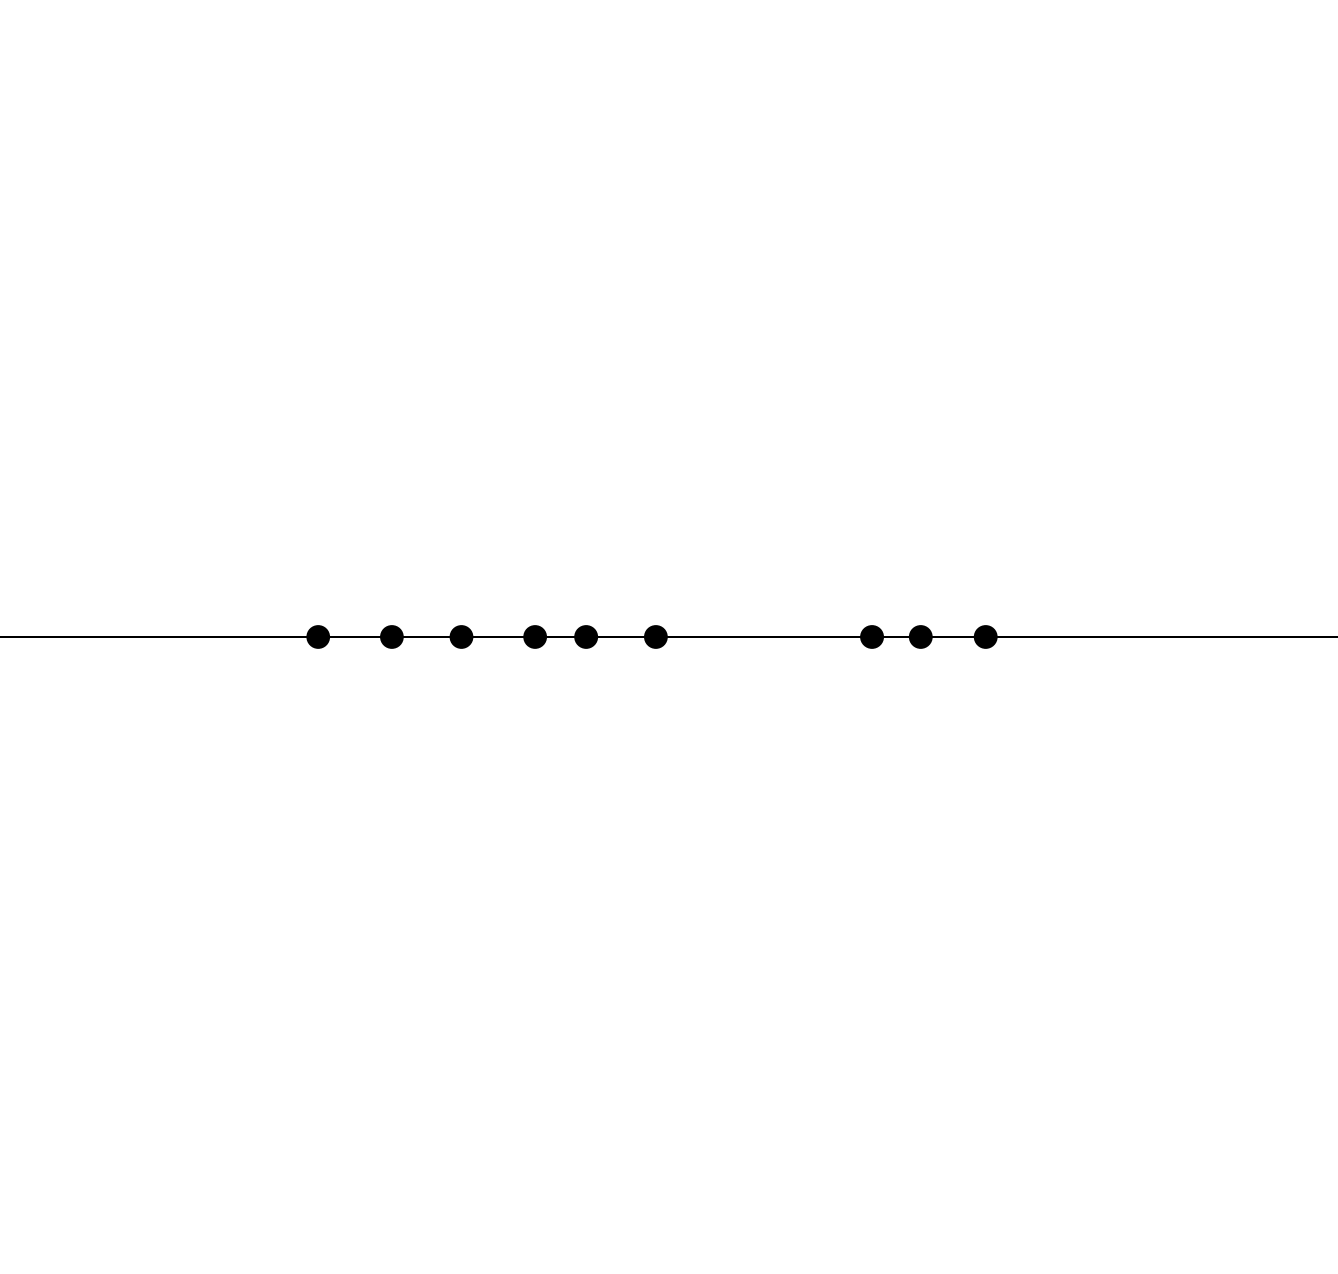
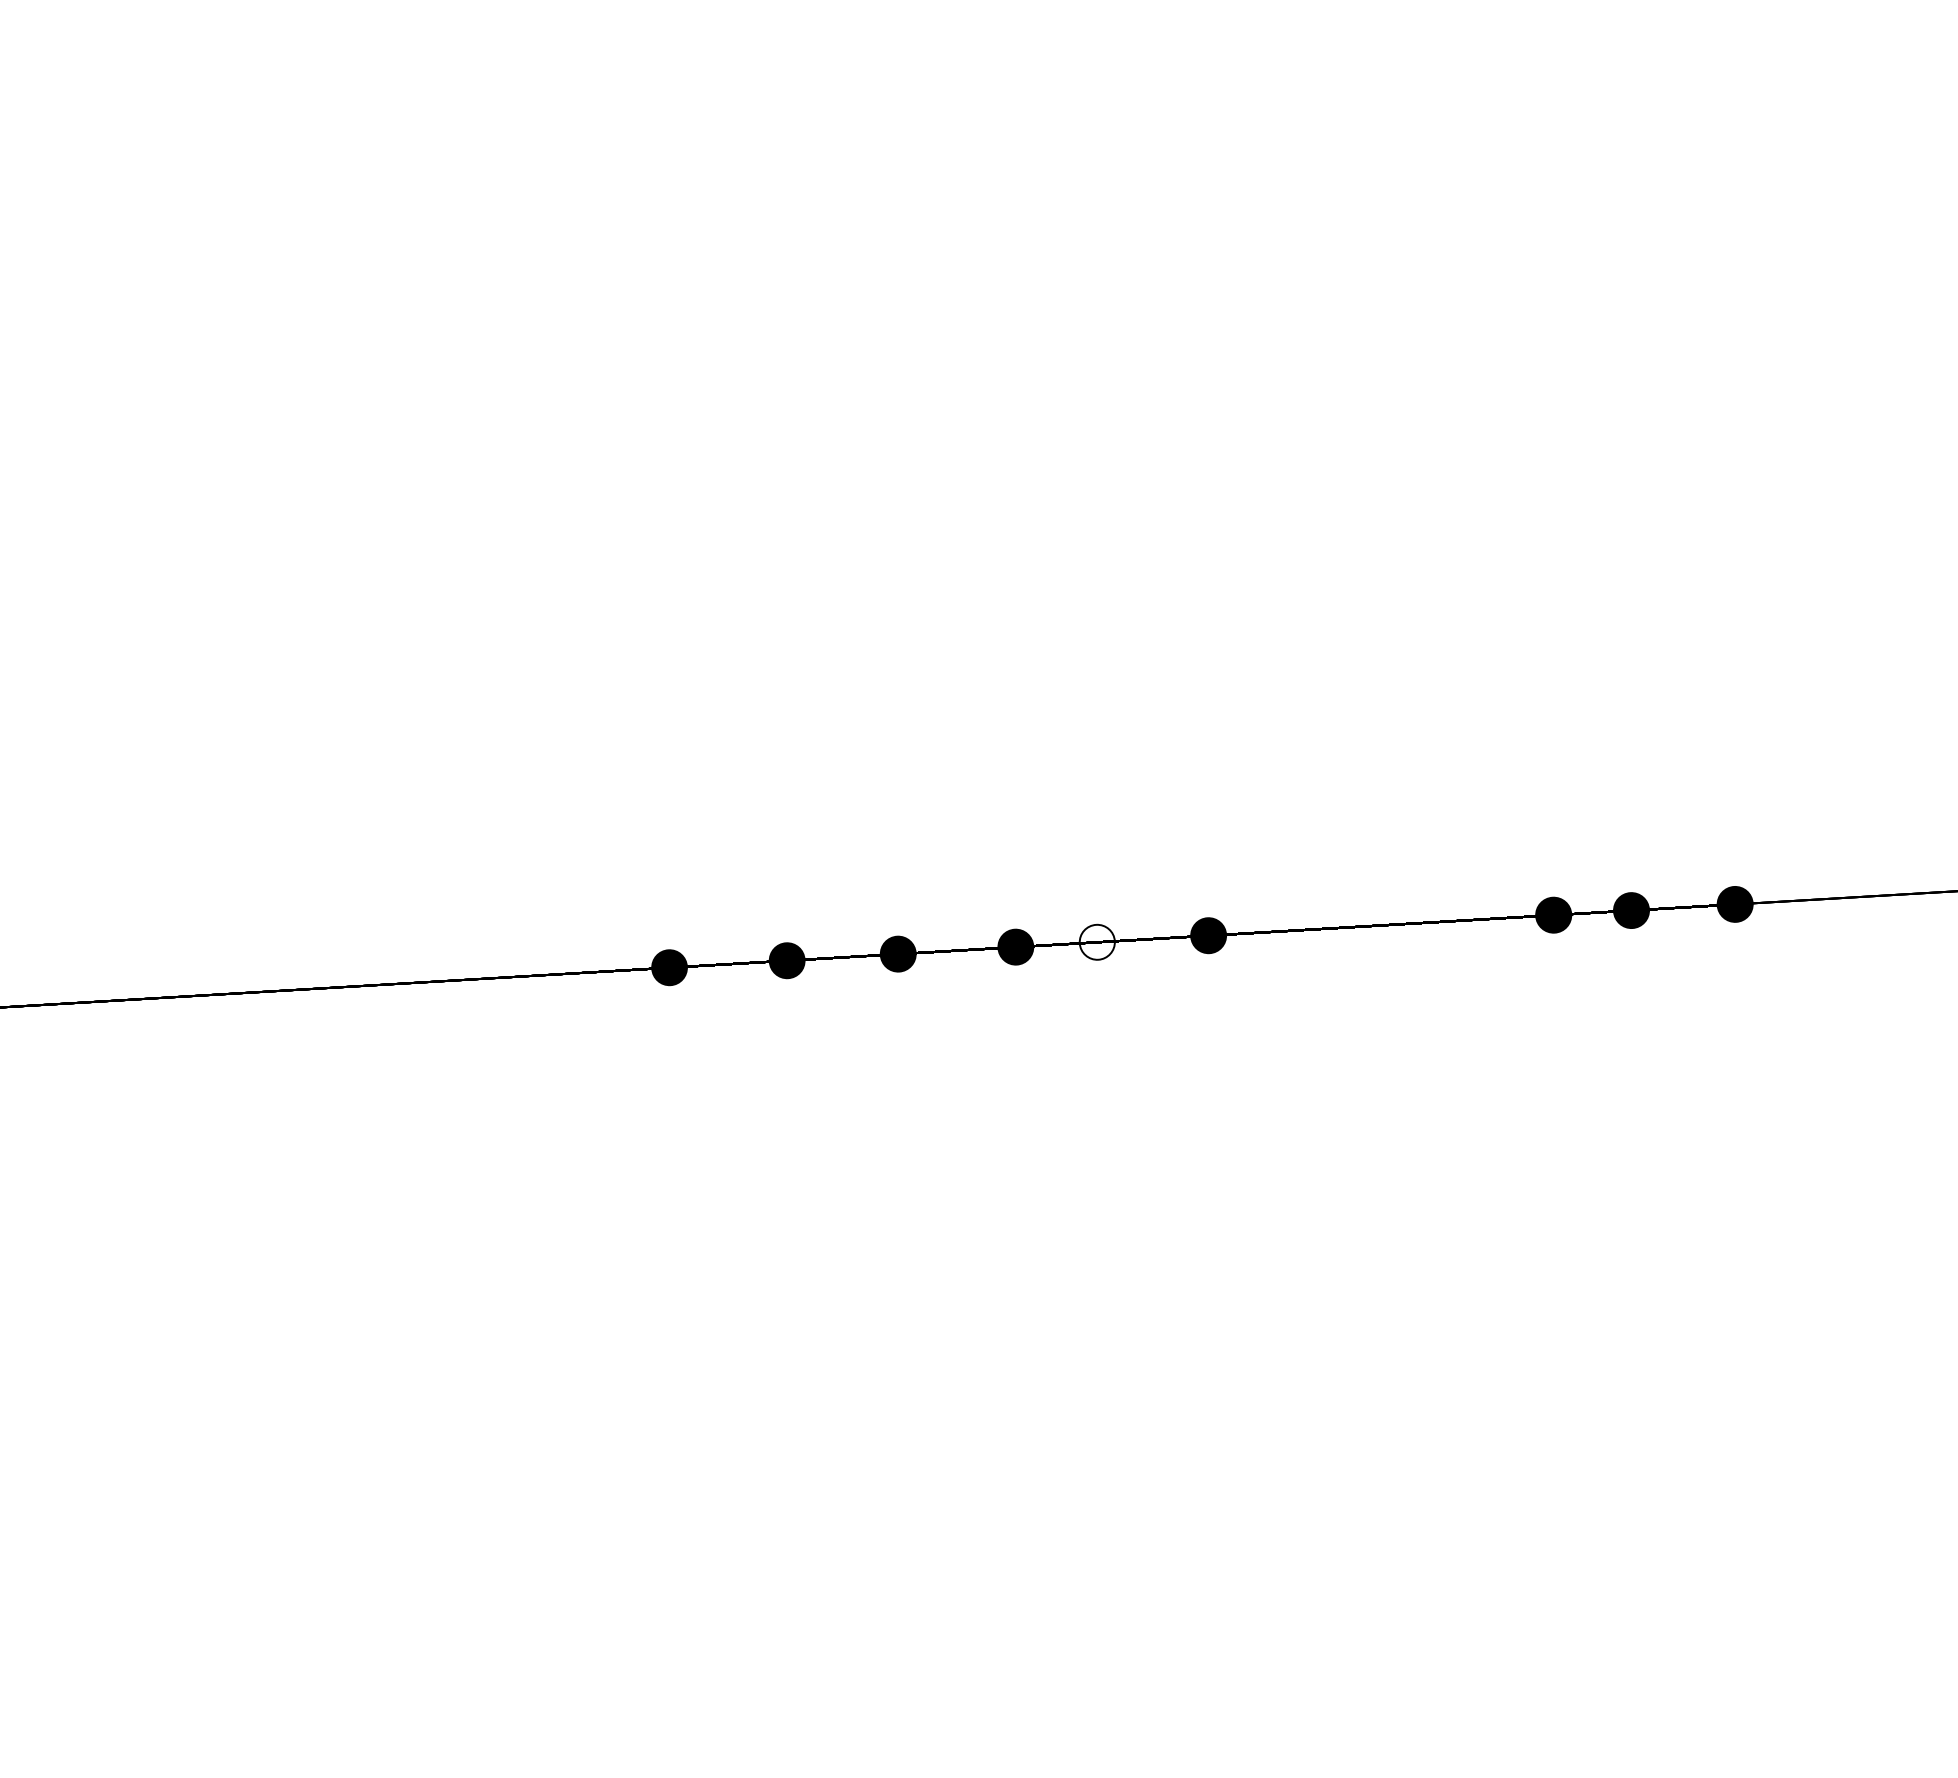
fill: (586, 636) -> (1097, 941), removed

